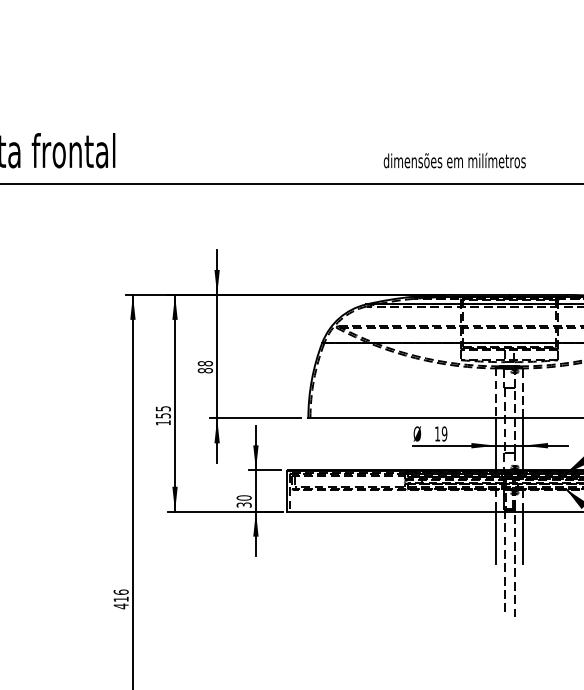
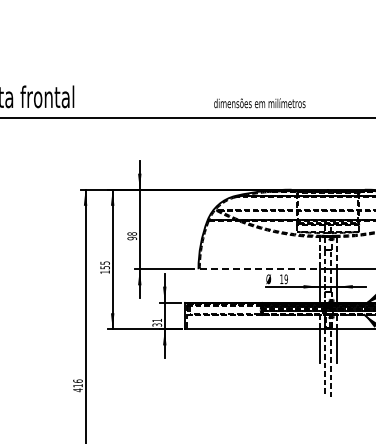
text: (454, 160) -> (259, 103), moved
text: (204, 370) -> (131, 238), 88 -> 98
line: (409, 418) -> (263, 269), solid -> dashed
text: (244, 497) -> (157, 320), 30 -> 31

